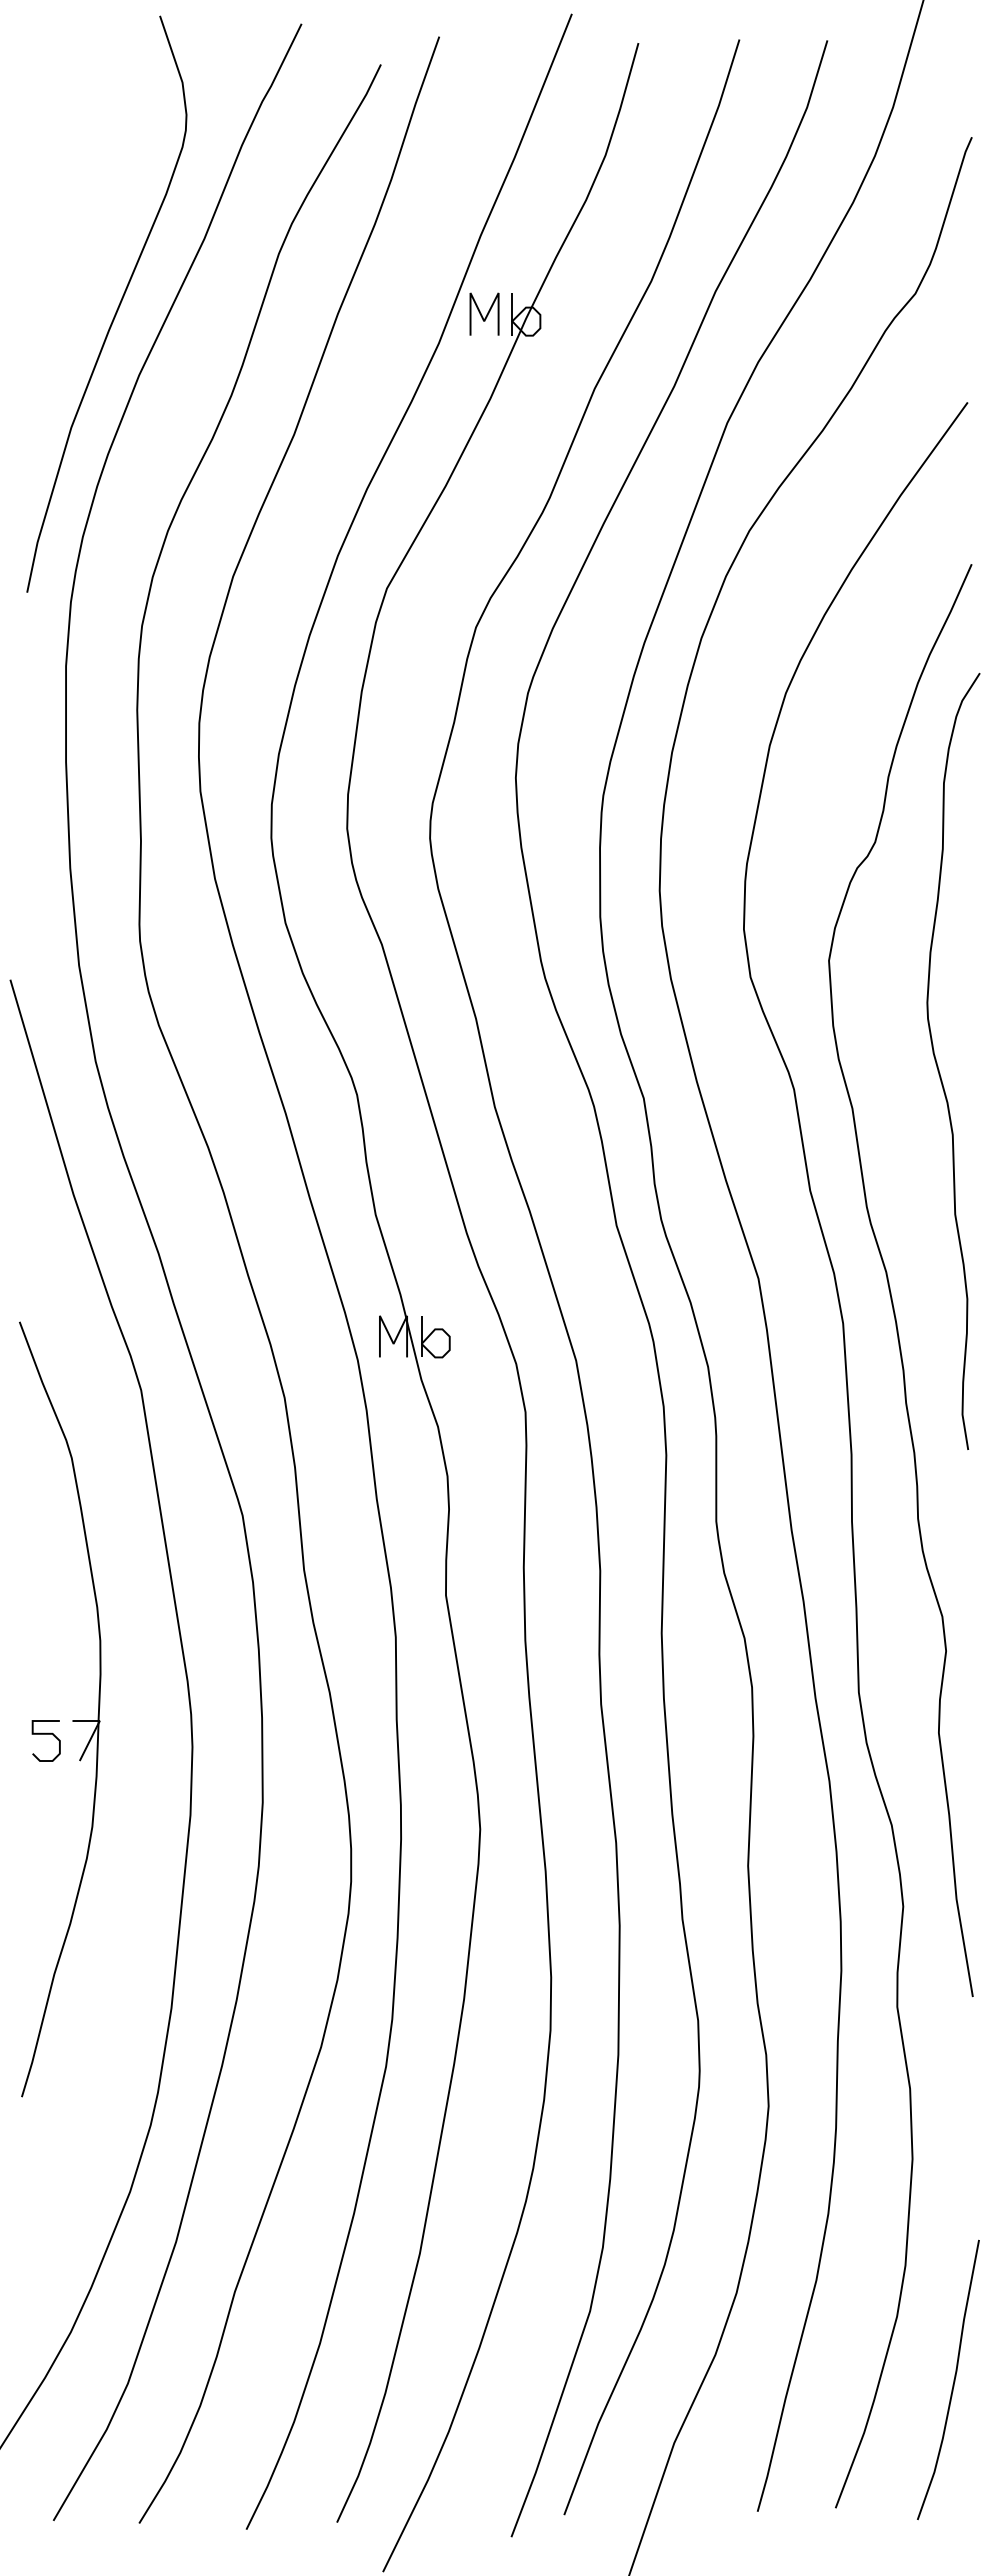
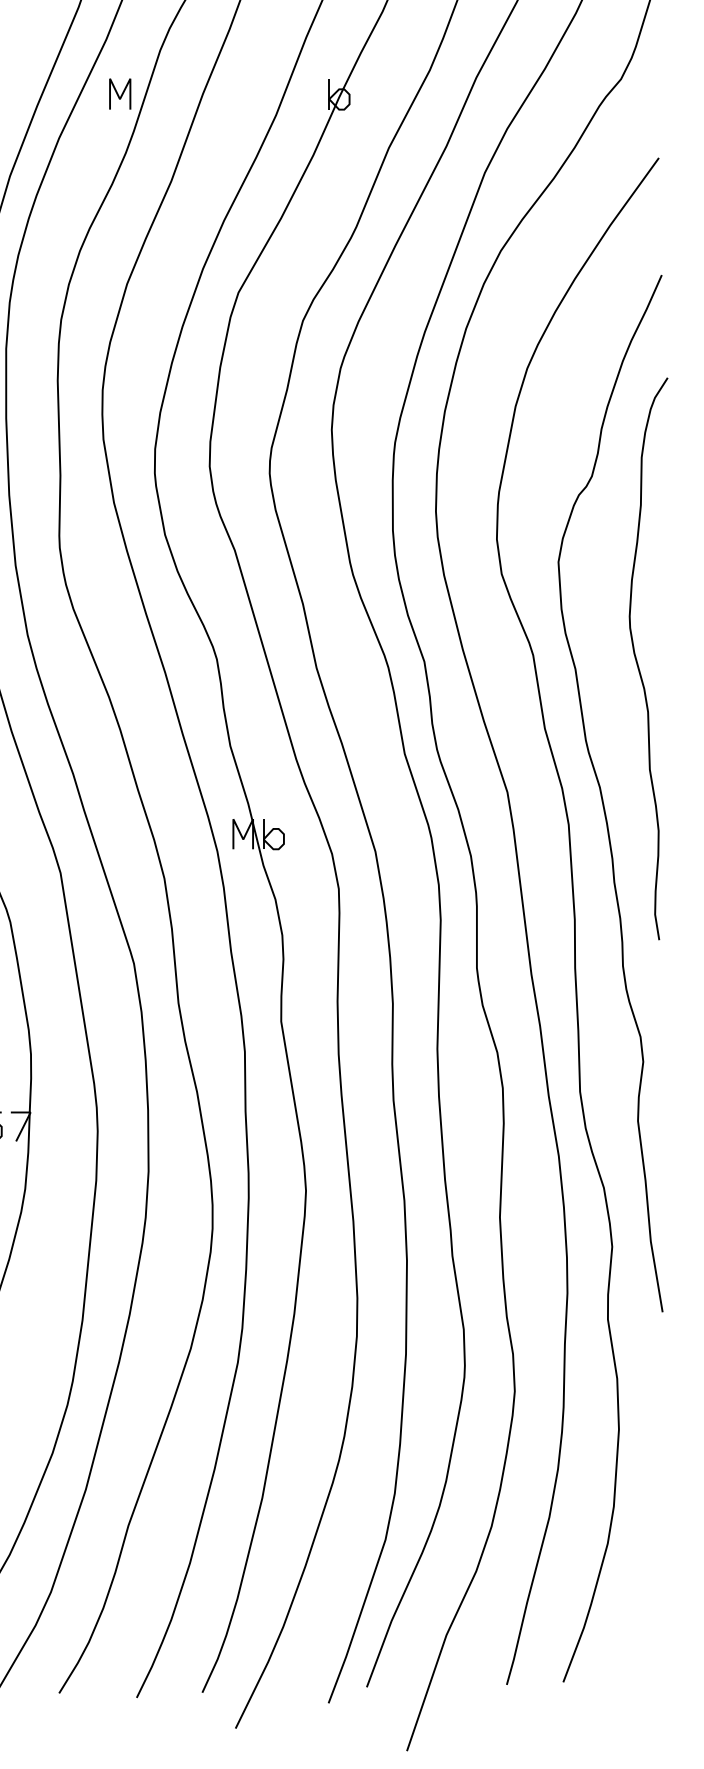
line: (486, 314) -> (121, 94), moved
curve: (937, 1062) -> (637, 659), moved
curve: (953, 2379) -> (648, 1589), removed

